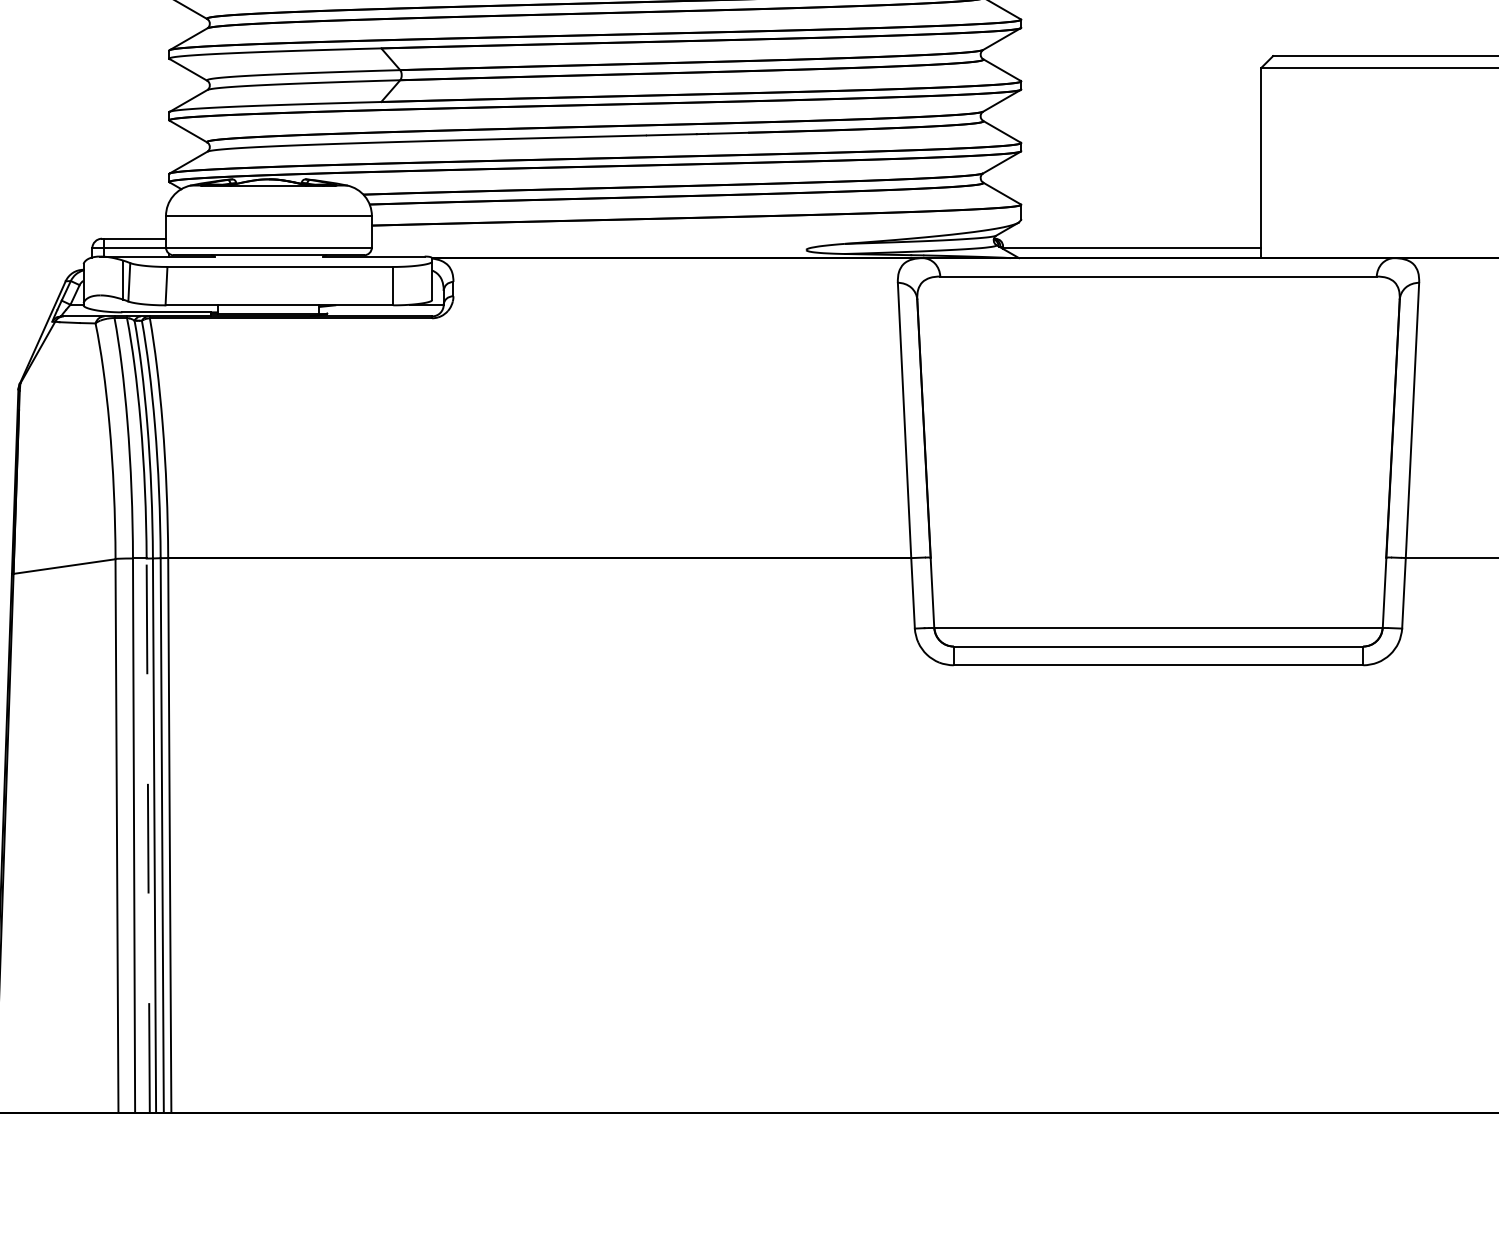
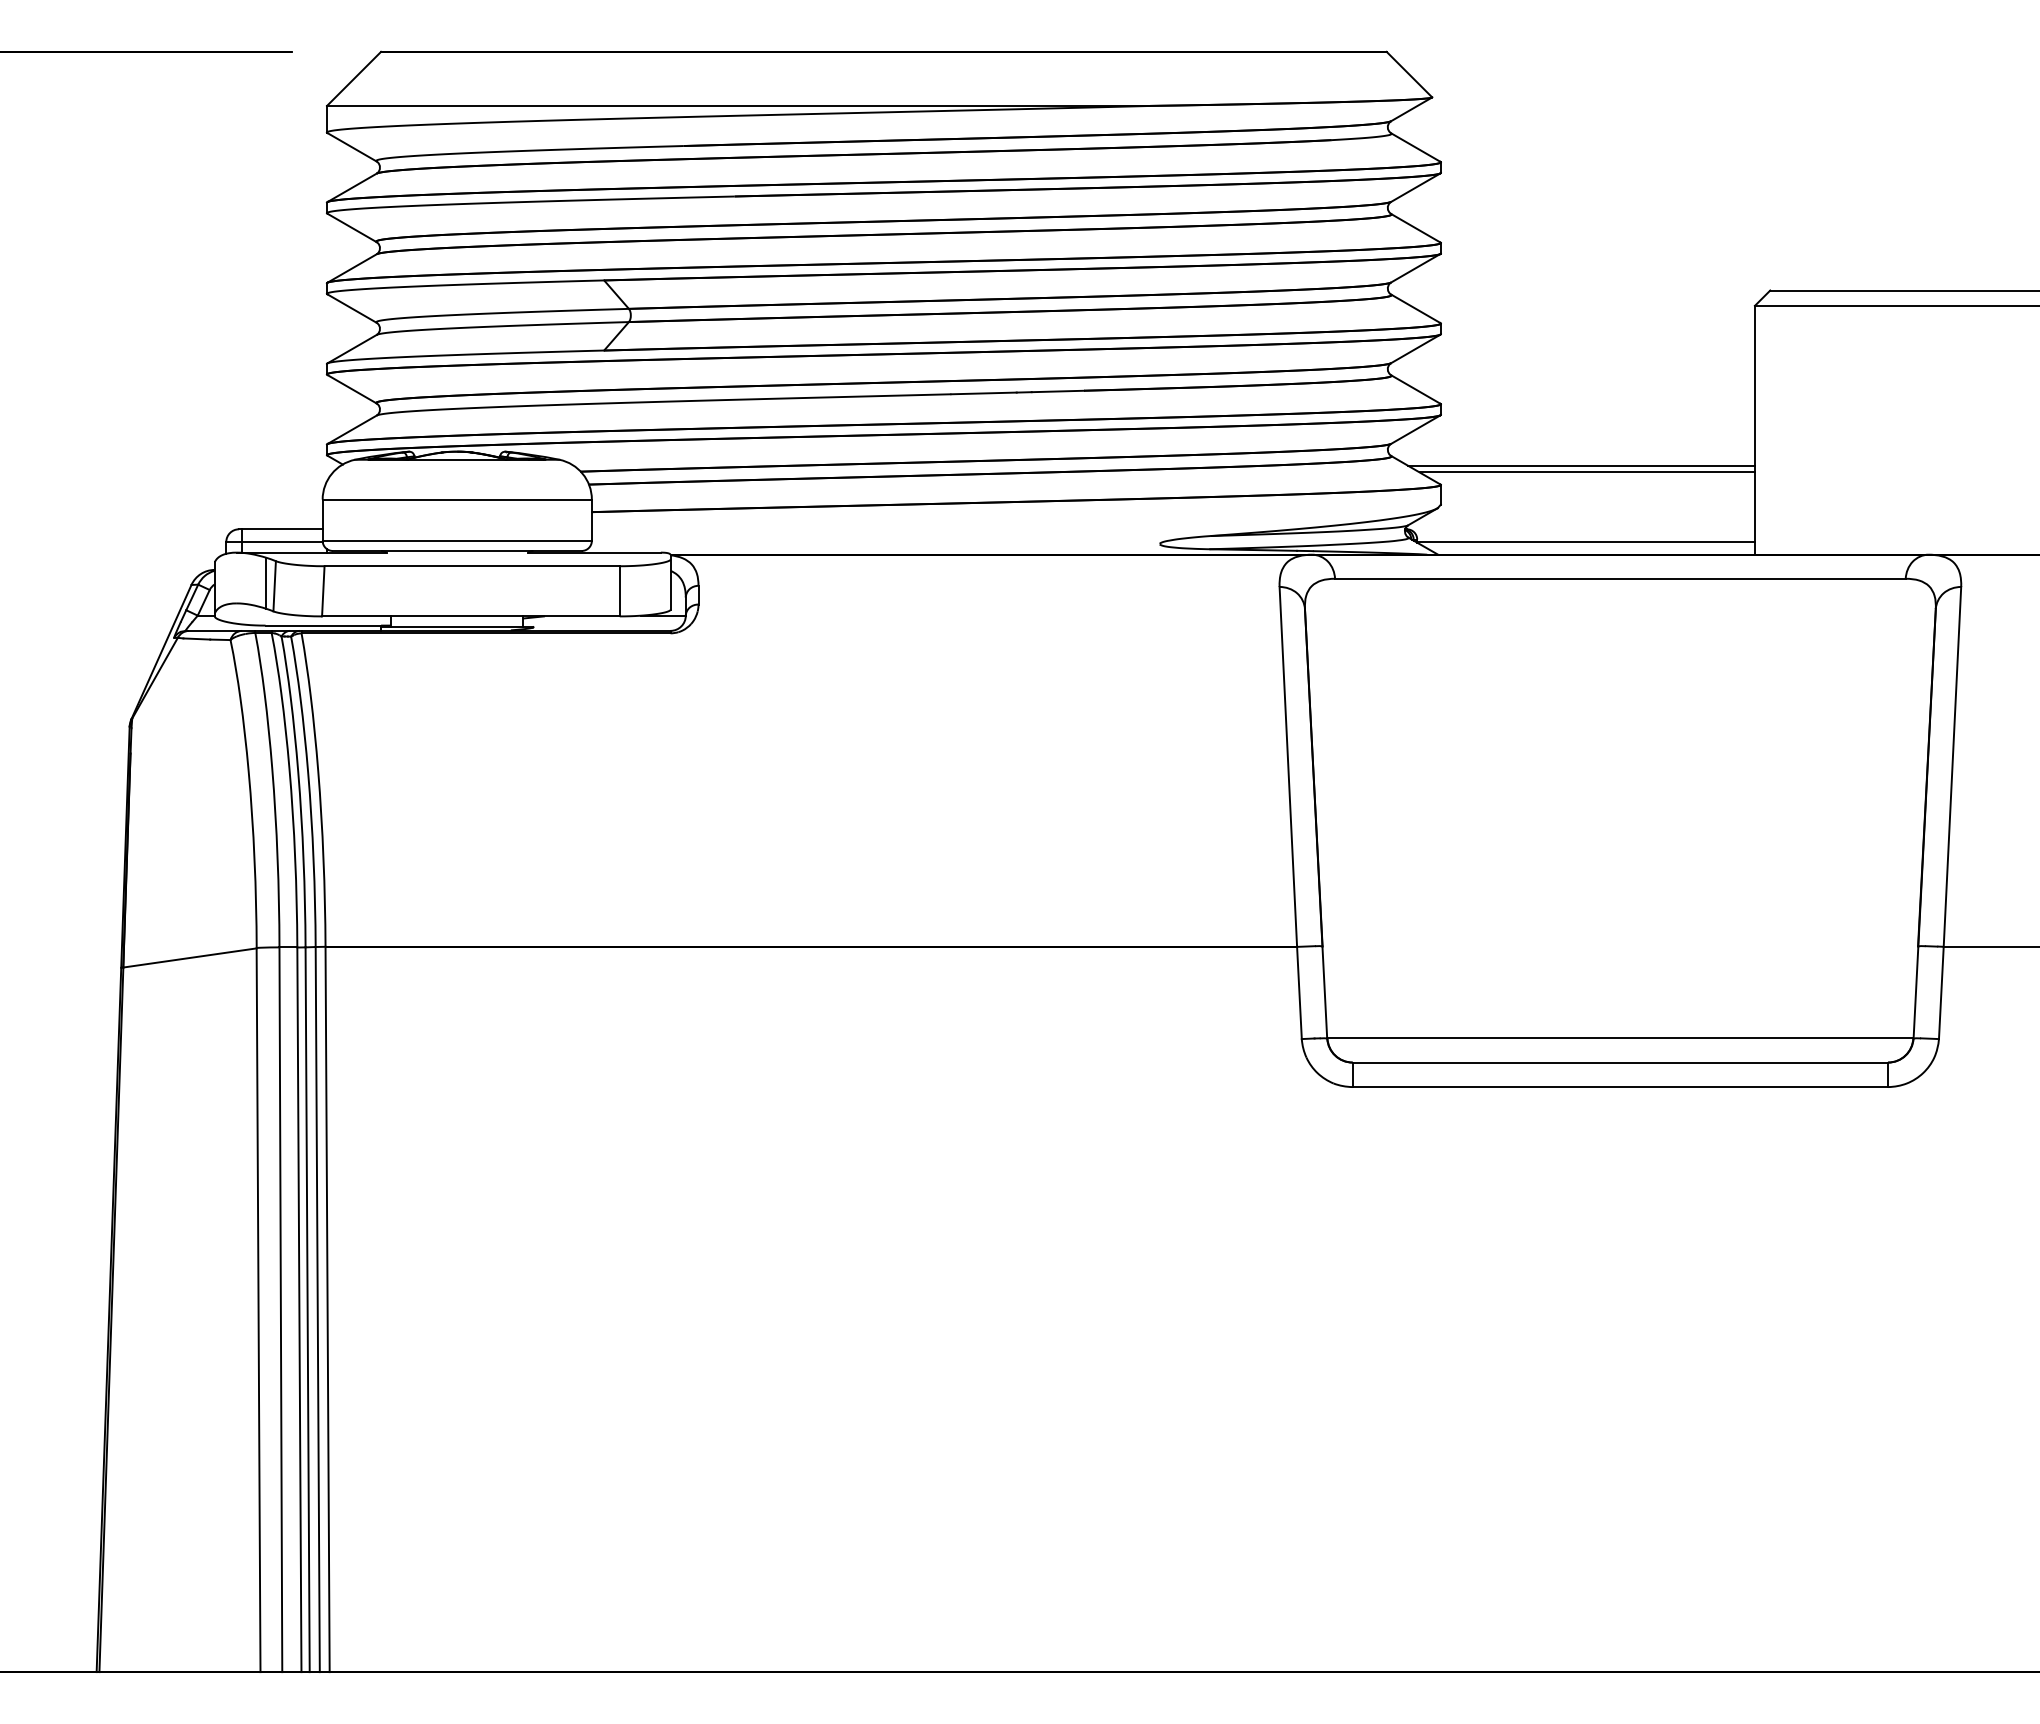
line: (1128, 189) -> (1581, 465), added
line: (1132, 195) -> (1586, 472), added
line: (148, 835) -> (299, 1309), dashed -> solid

